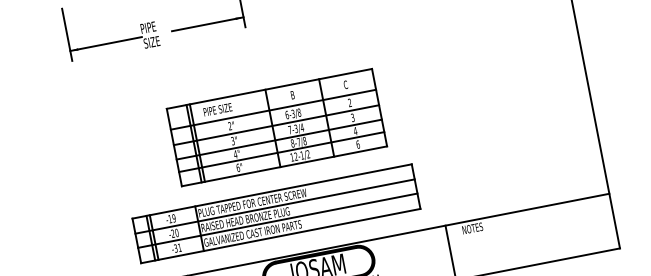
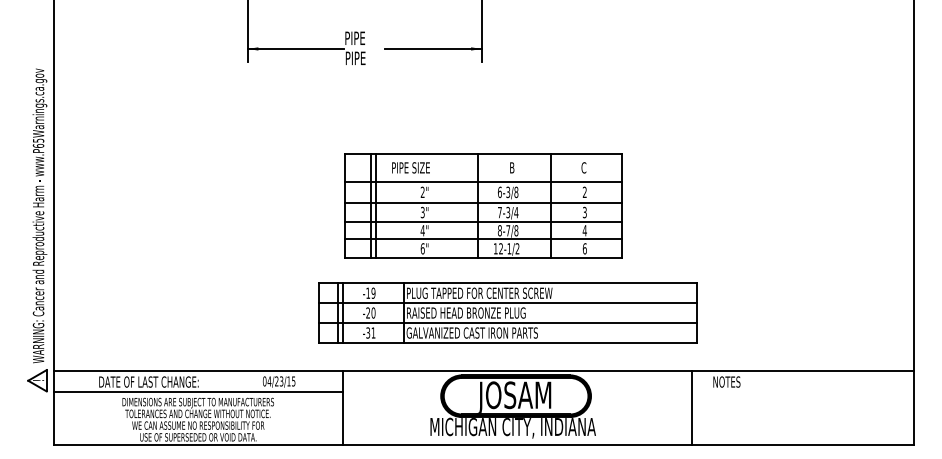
text: (151, 42) -> (355, 58), SIZE -> PIPE
part: (276, 127) -> (483, 205), moved
part: (276, 213) -> (507, 312), moved

